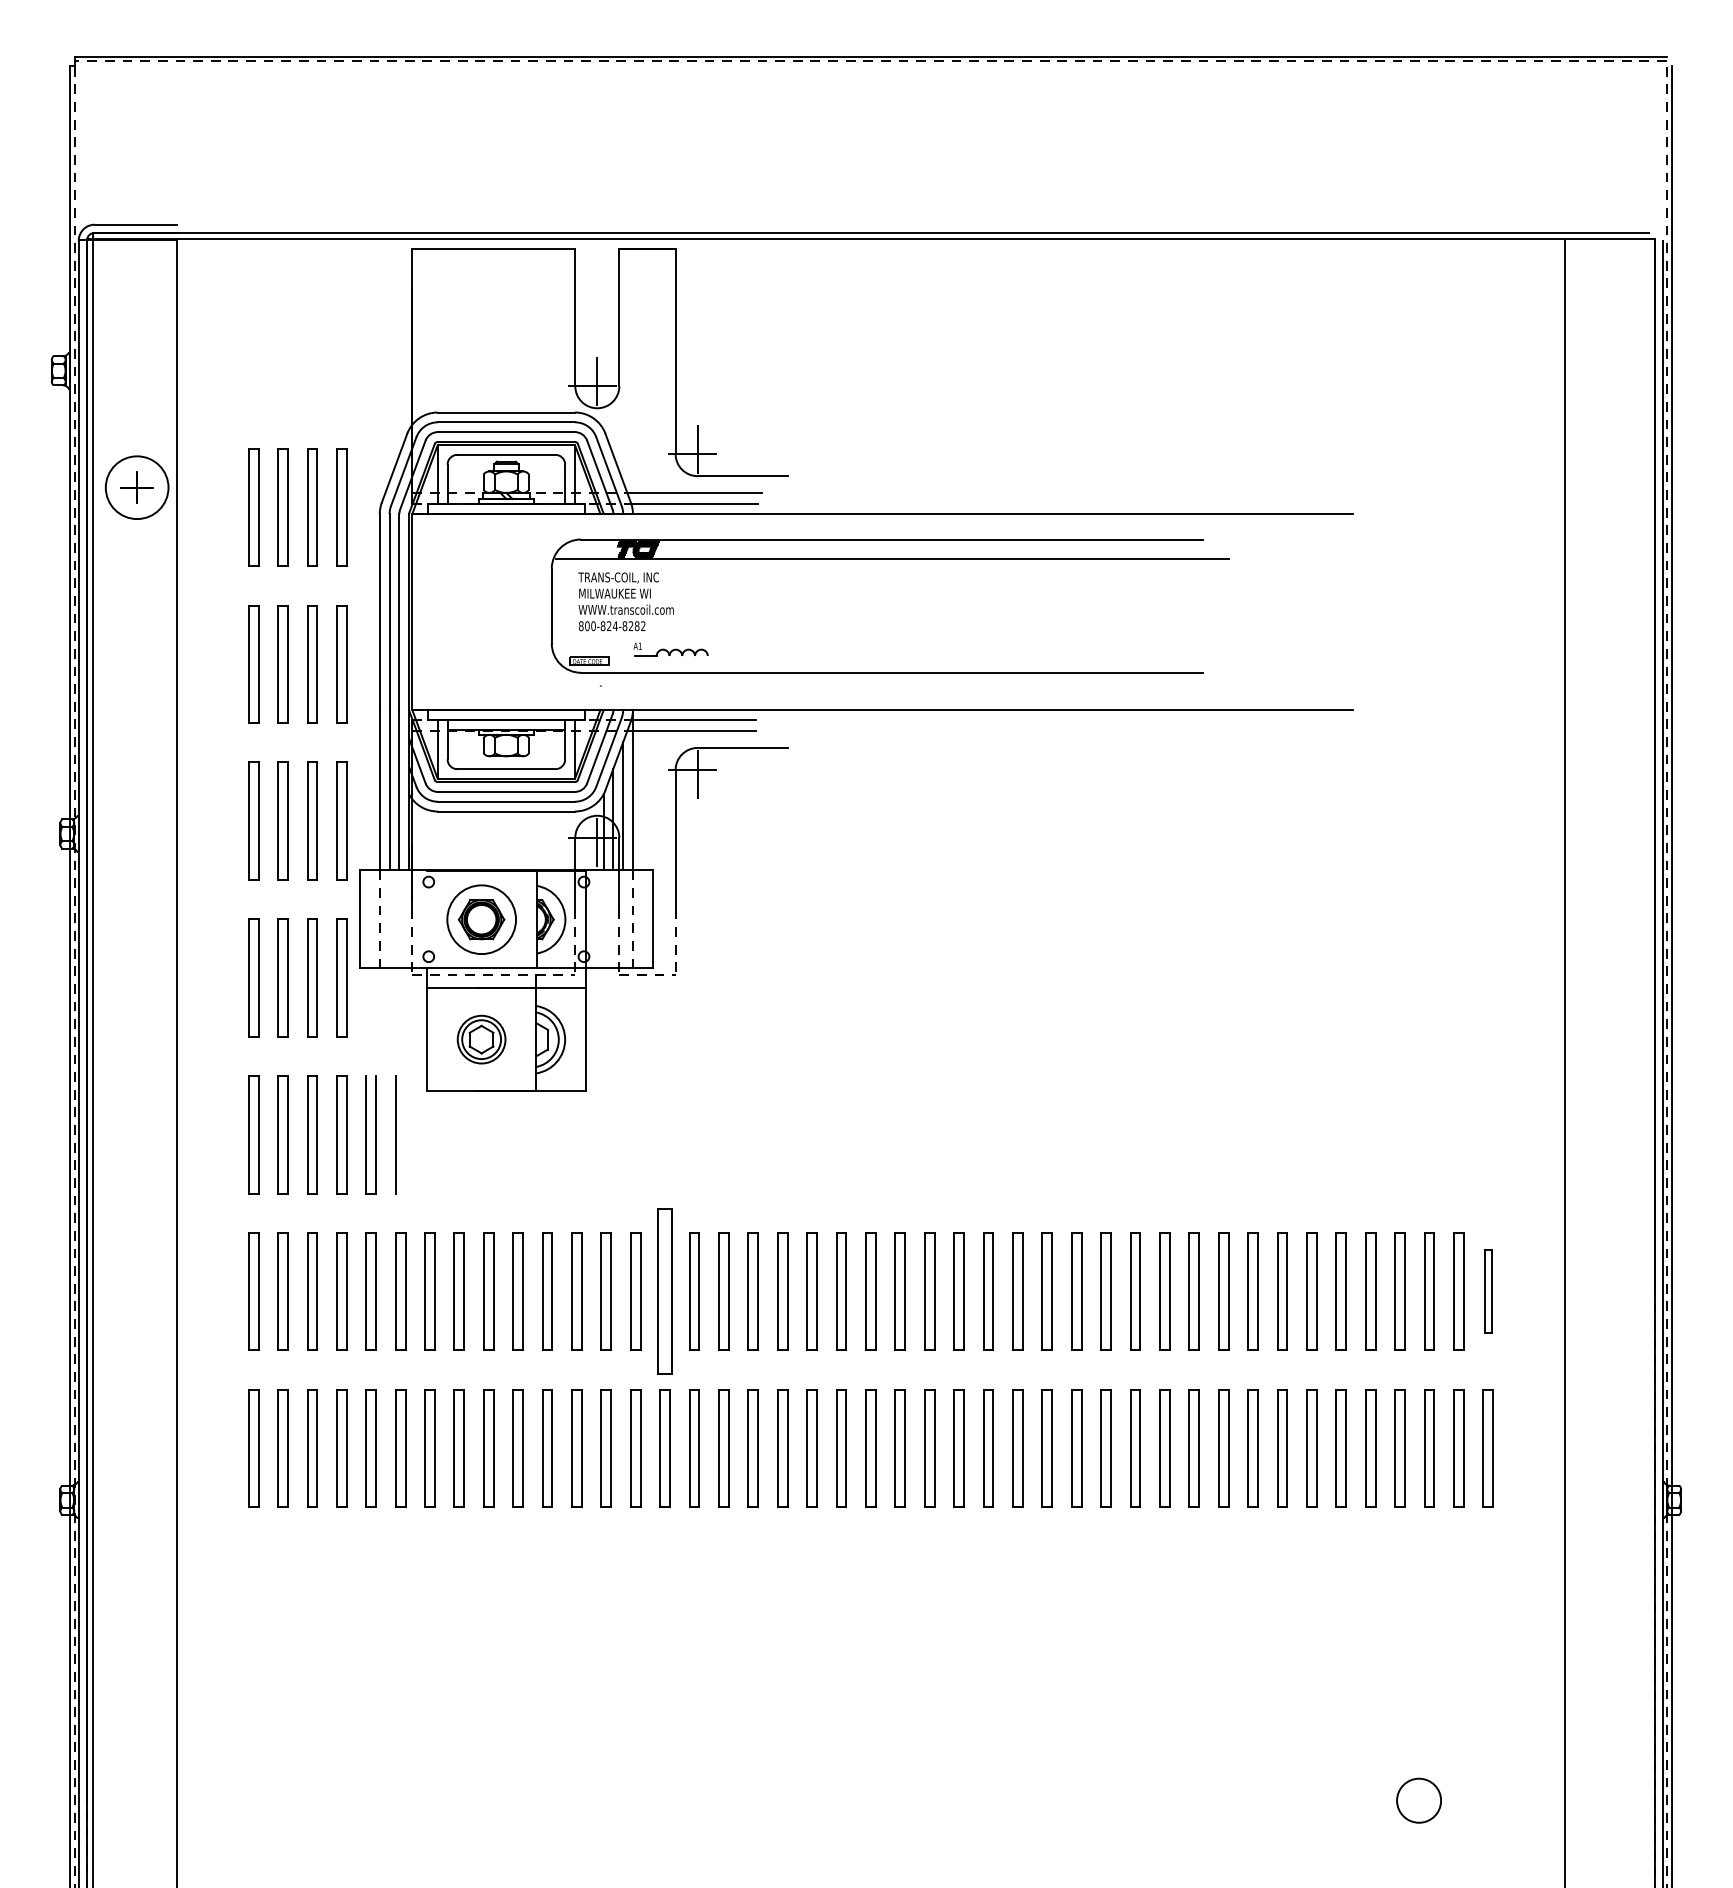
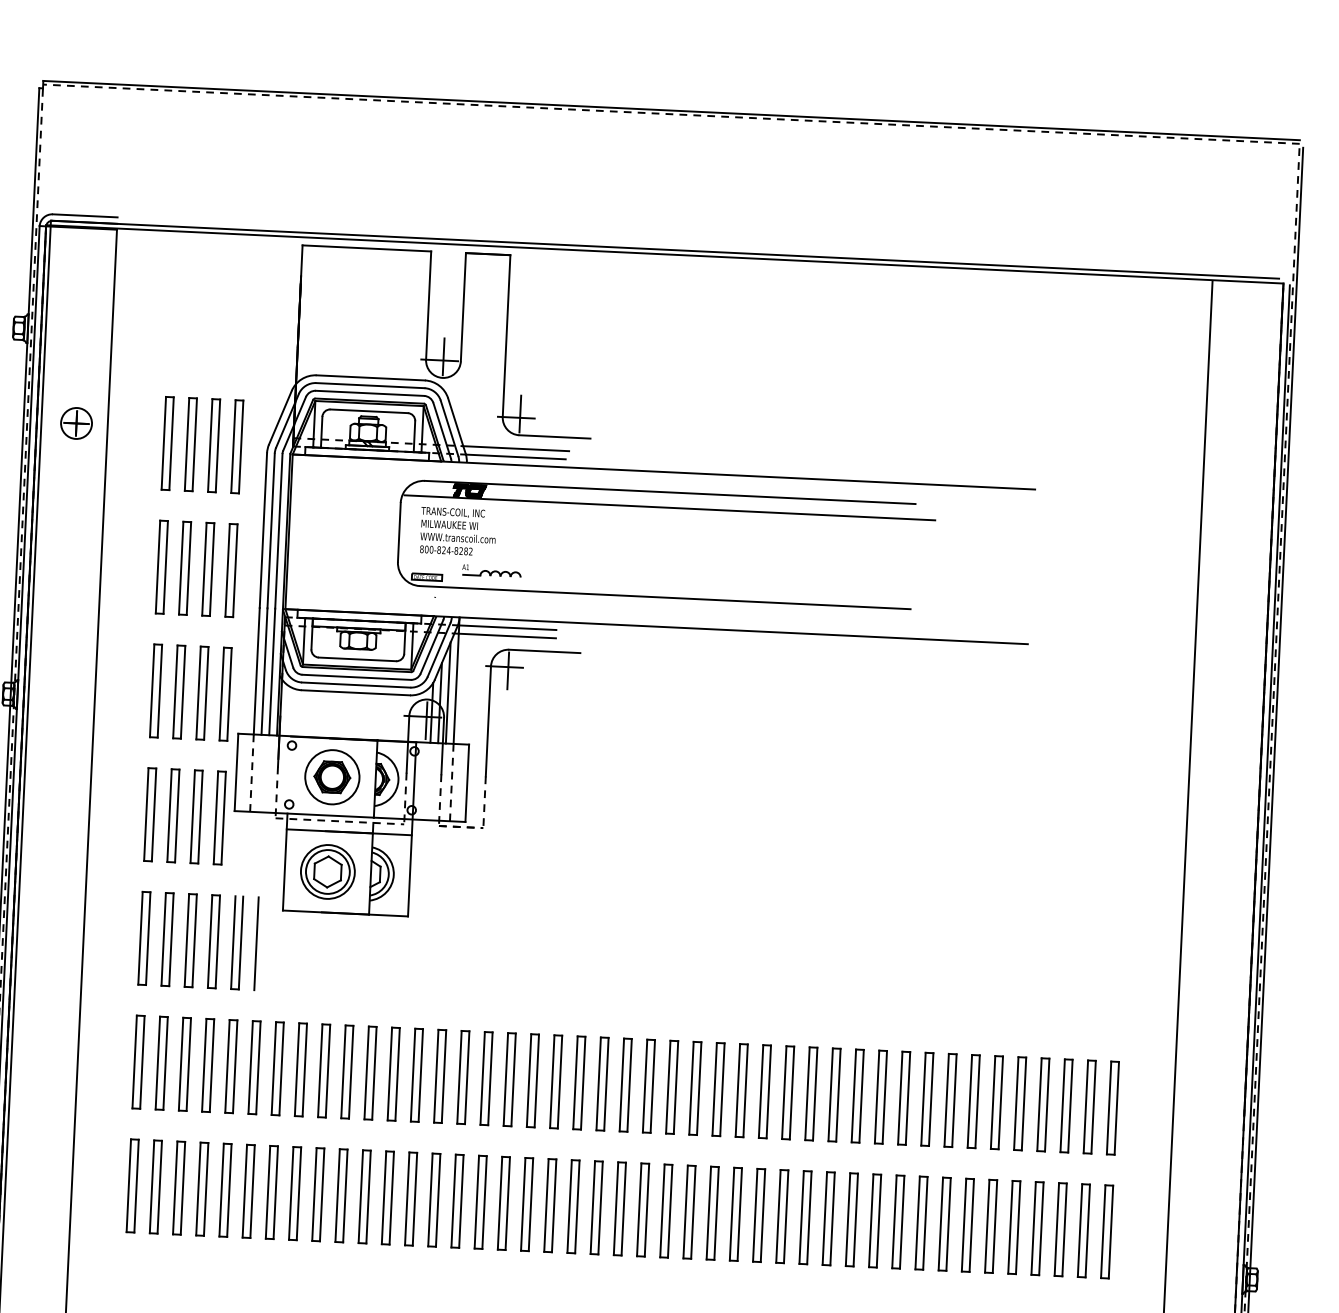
circle: (136, 487) -> (76, 423), size x0.62
part: (481, 1039) -> (327, 871), size x1.43
part: (664, 1291) -> (462, 1077), size x0.71
part: (1487, 1291) -> (1112, 1108), size x1.43

